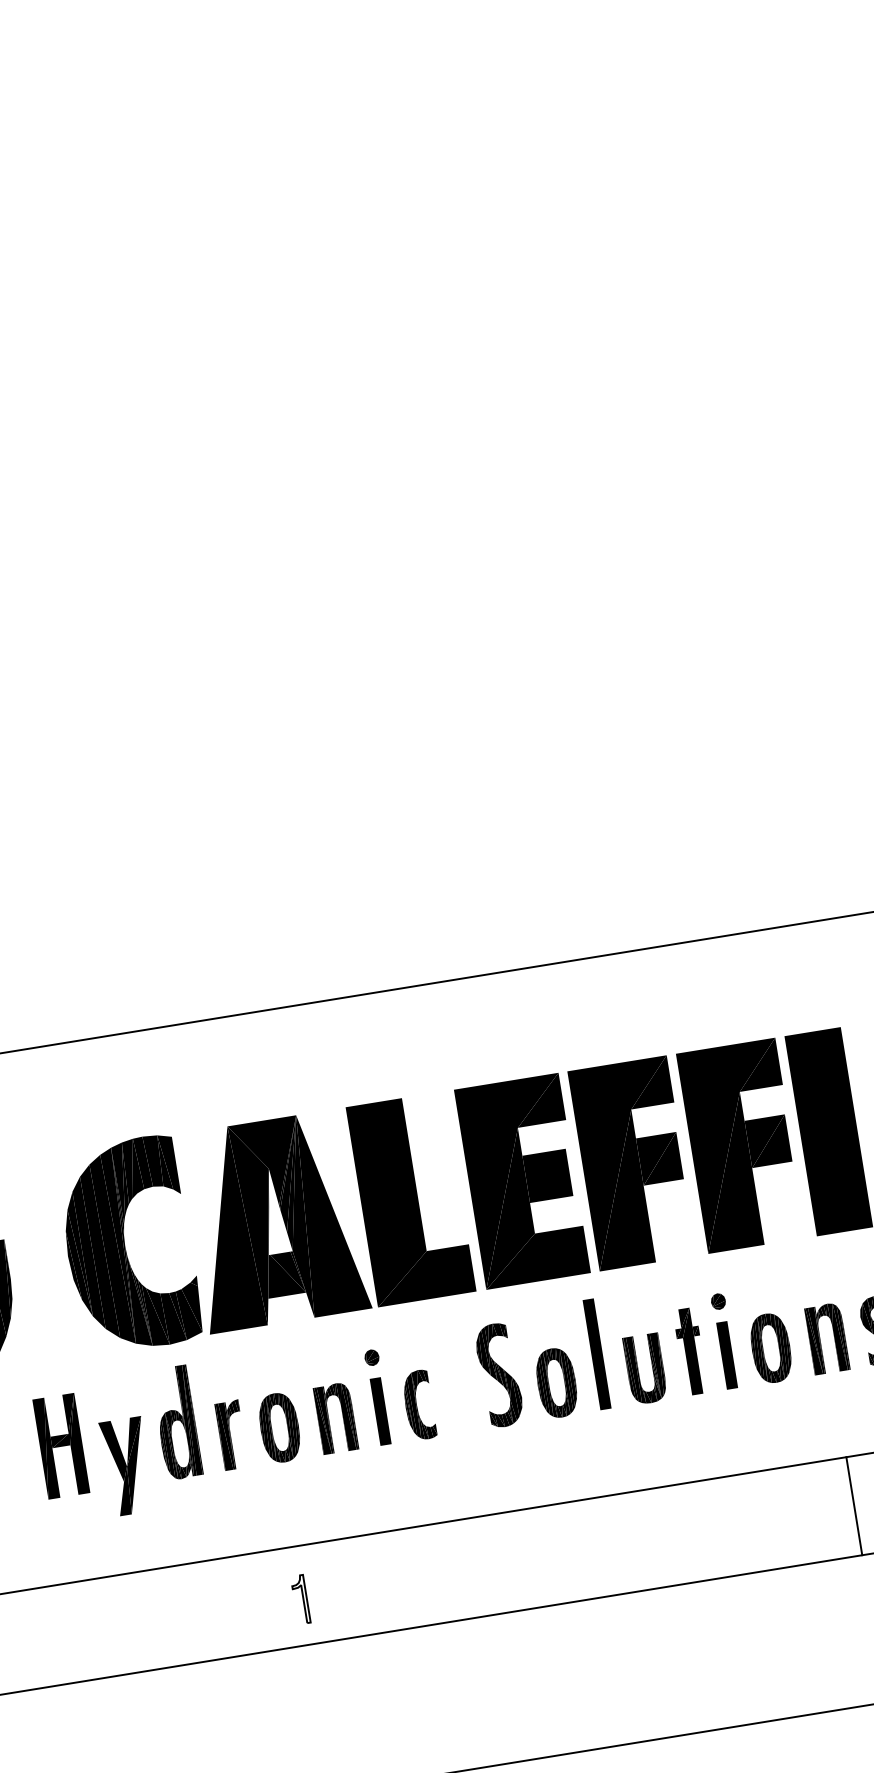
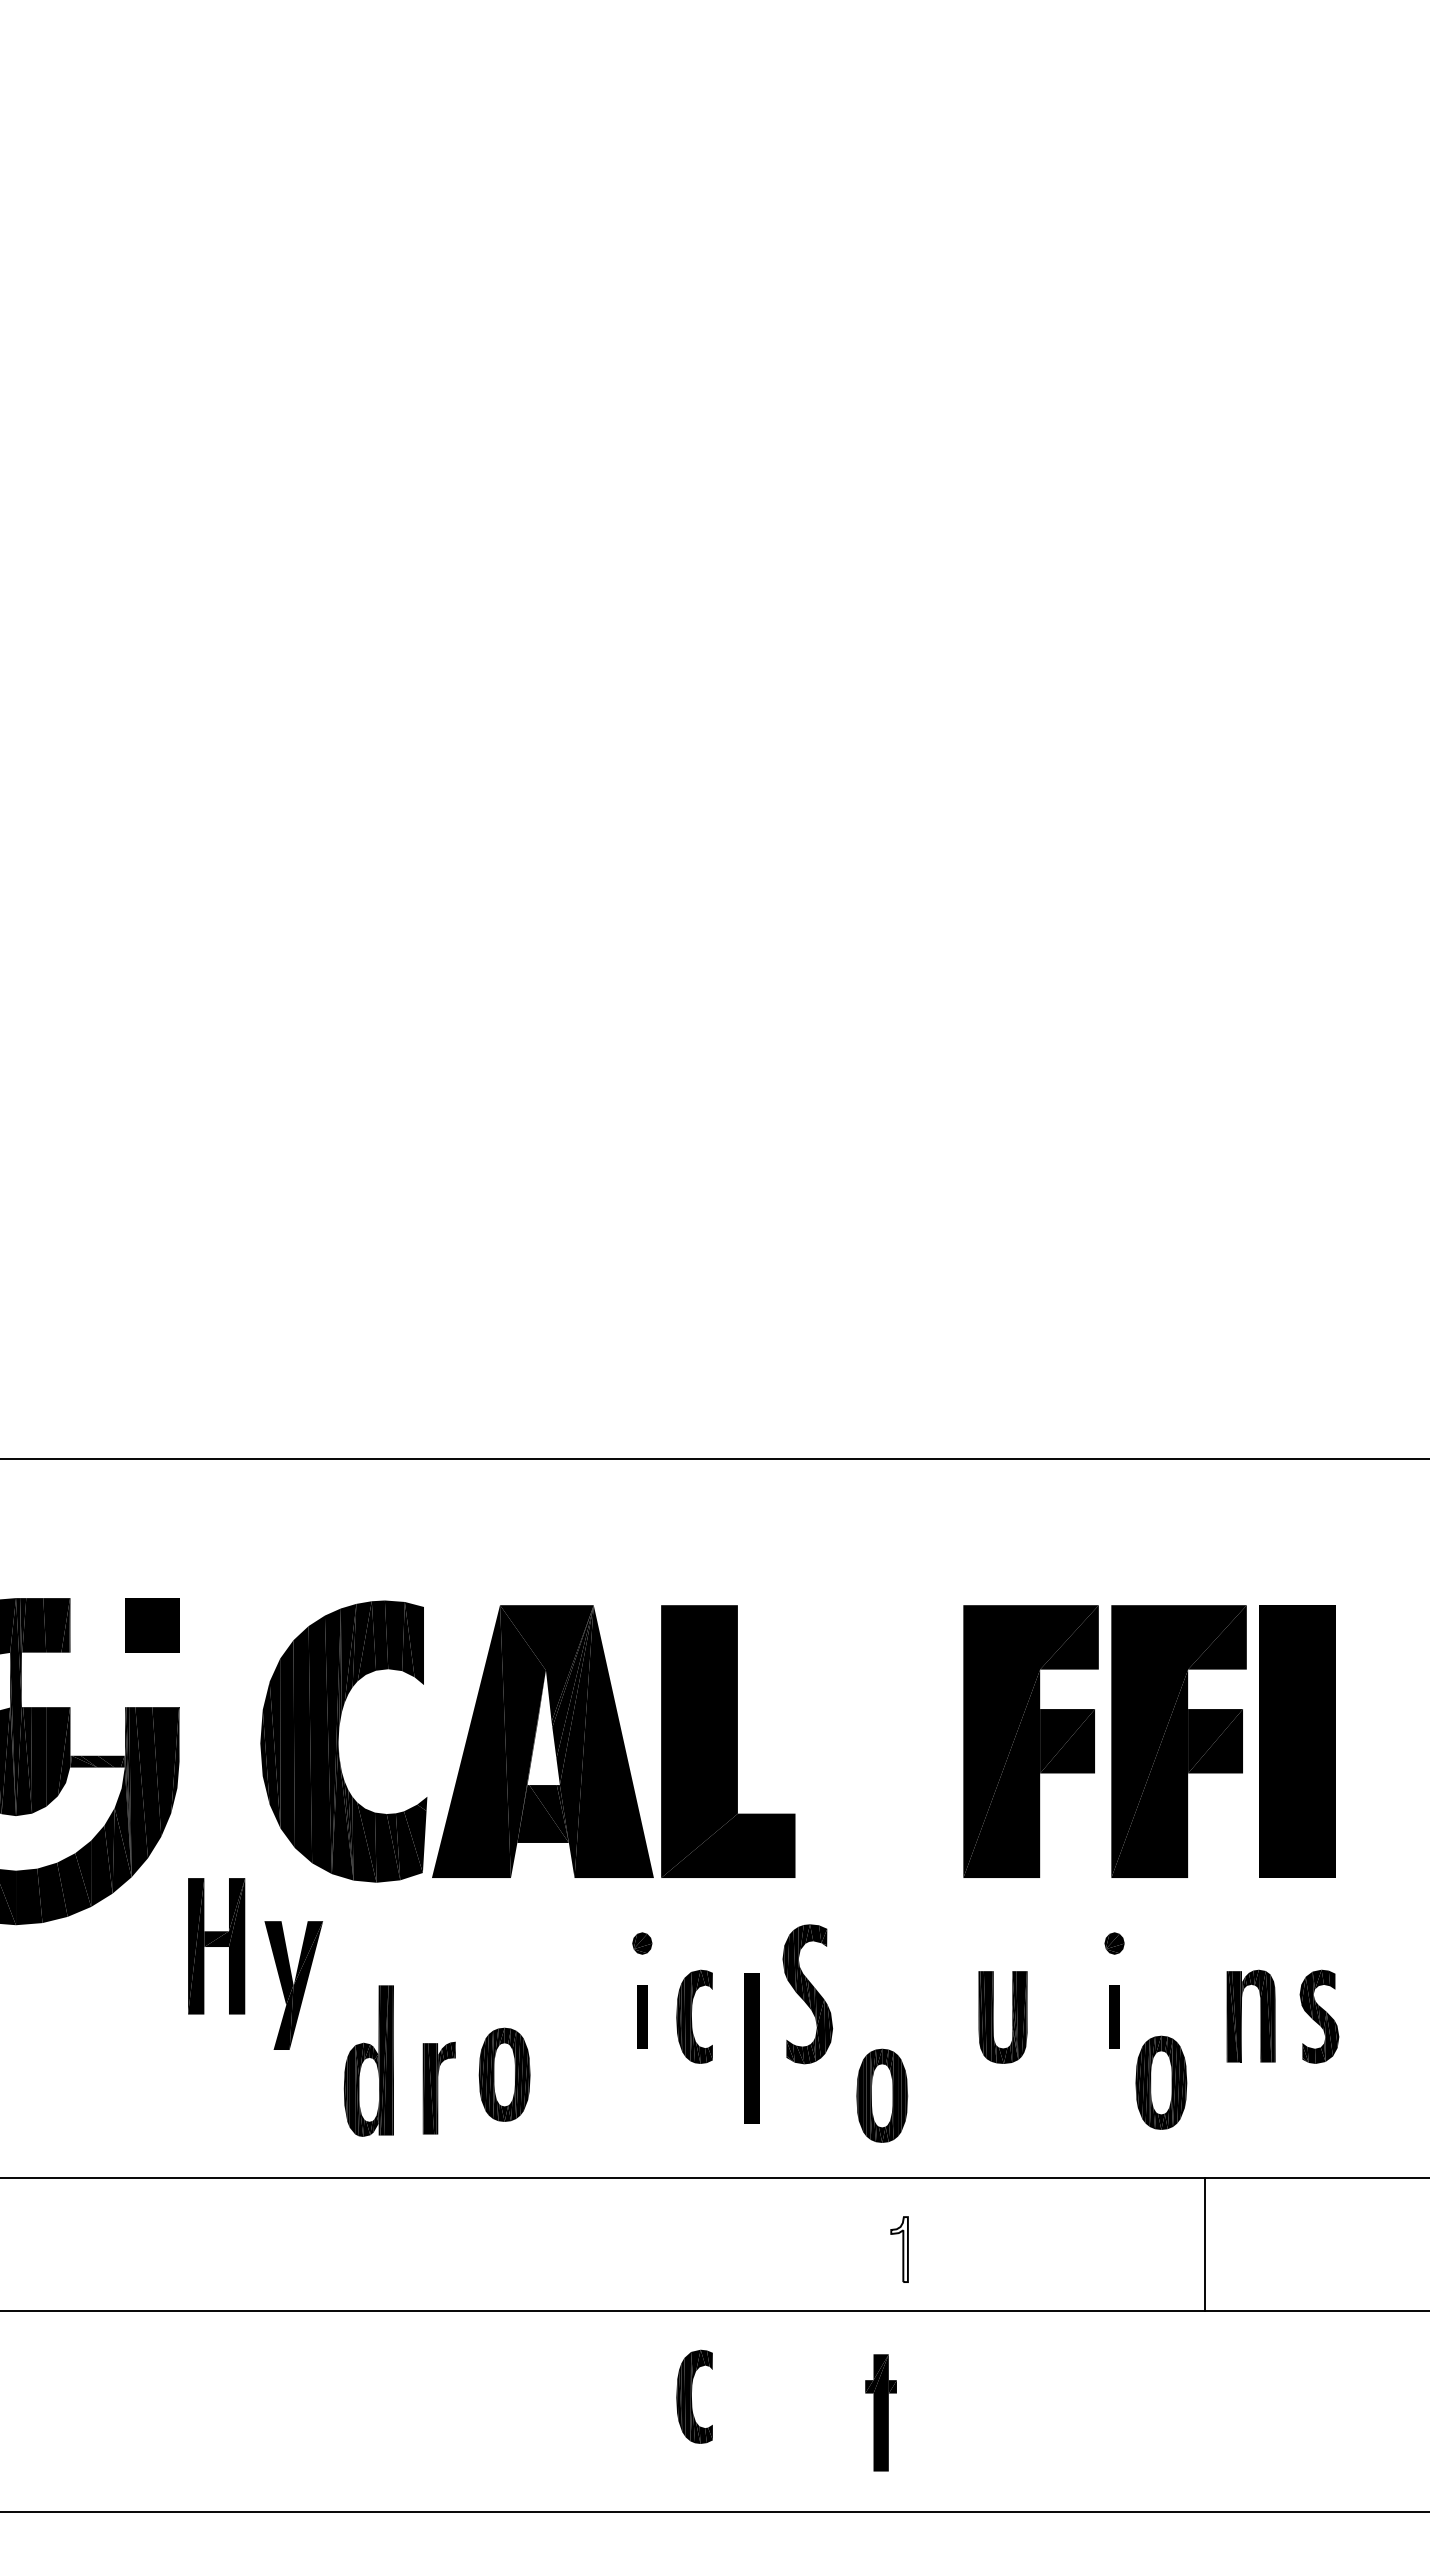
part: (522, 1181) -> (879, 1741), removed
part: (771, 1348) -> (1161, 2082), moved
part: (690, 1351) -> (880, 2412), moved
part: (596, 1354) -> (751, 2048), moved
part: (727, 1355) -> (1114, 2016), size x0.7
part: (556, 1382) -> (882, 2095), moved
part: (380, 1411) -> (642, 2016), size x0.7
part: (329, 1418) -> (572, 2015), removed
part: (176, 1422) -> (368, 2060), moved
part: (279, 1427) -> (504, 2074), moved
part: (231, 1434) -> (438, 2087), moved
part: (61, 1446) -> (216, 1946), moved
part: (127, 1466) -> (293, 1985), moved
line: (853, 1506) -> (1204, 2244), moved
part: (300, 1599) -> (899, 2249), moved
part: (464, 1683) -> (694, 2396), added

